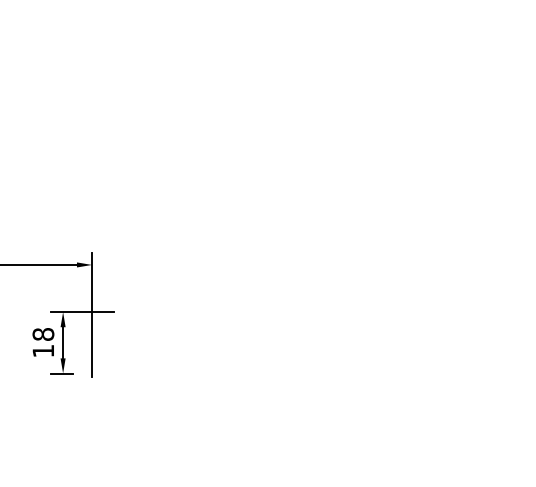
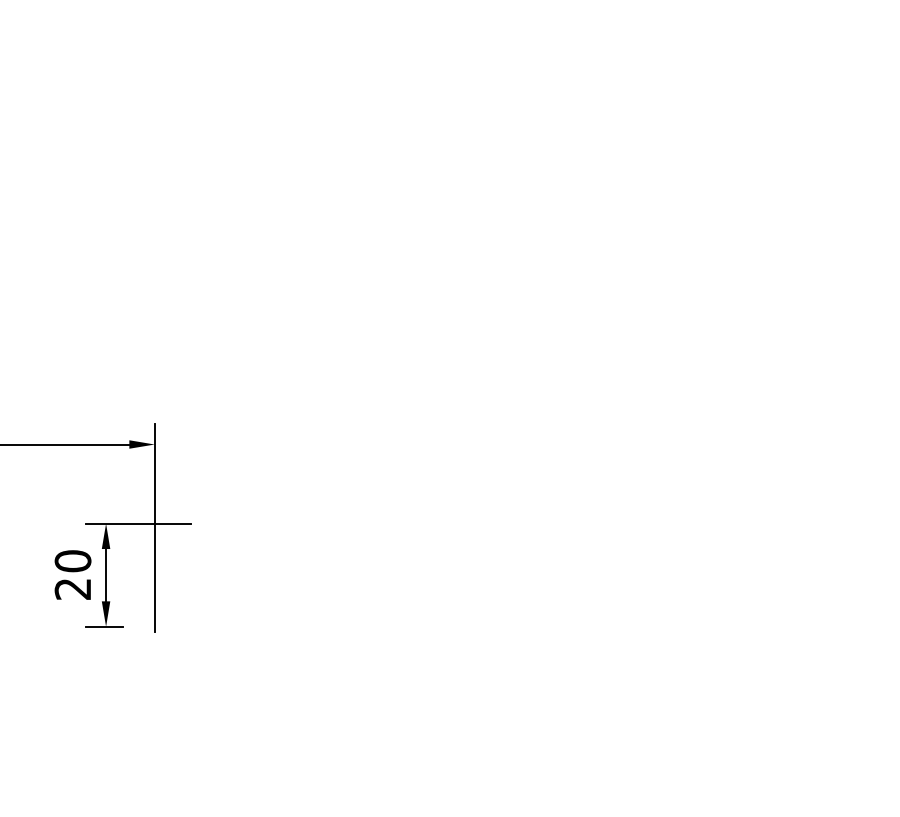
text: (43, 342) -> (73, 574), 18 -> 20

